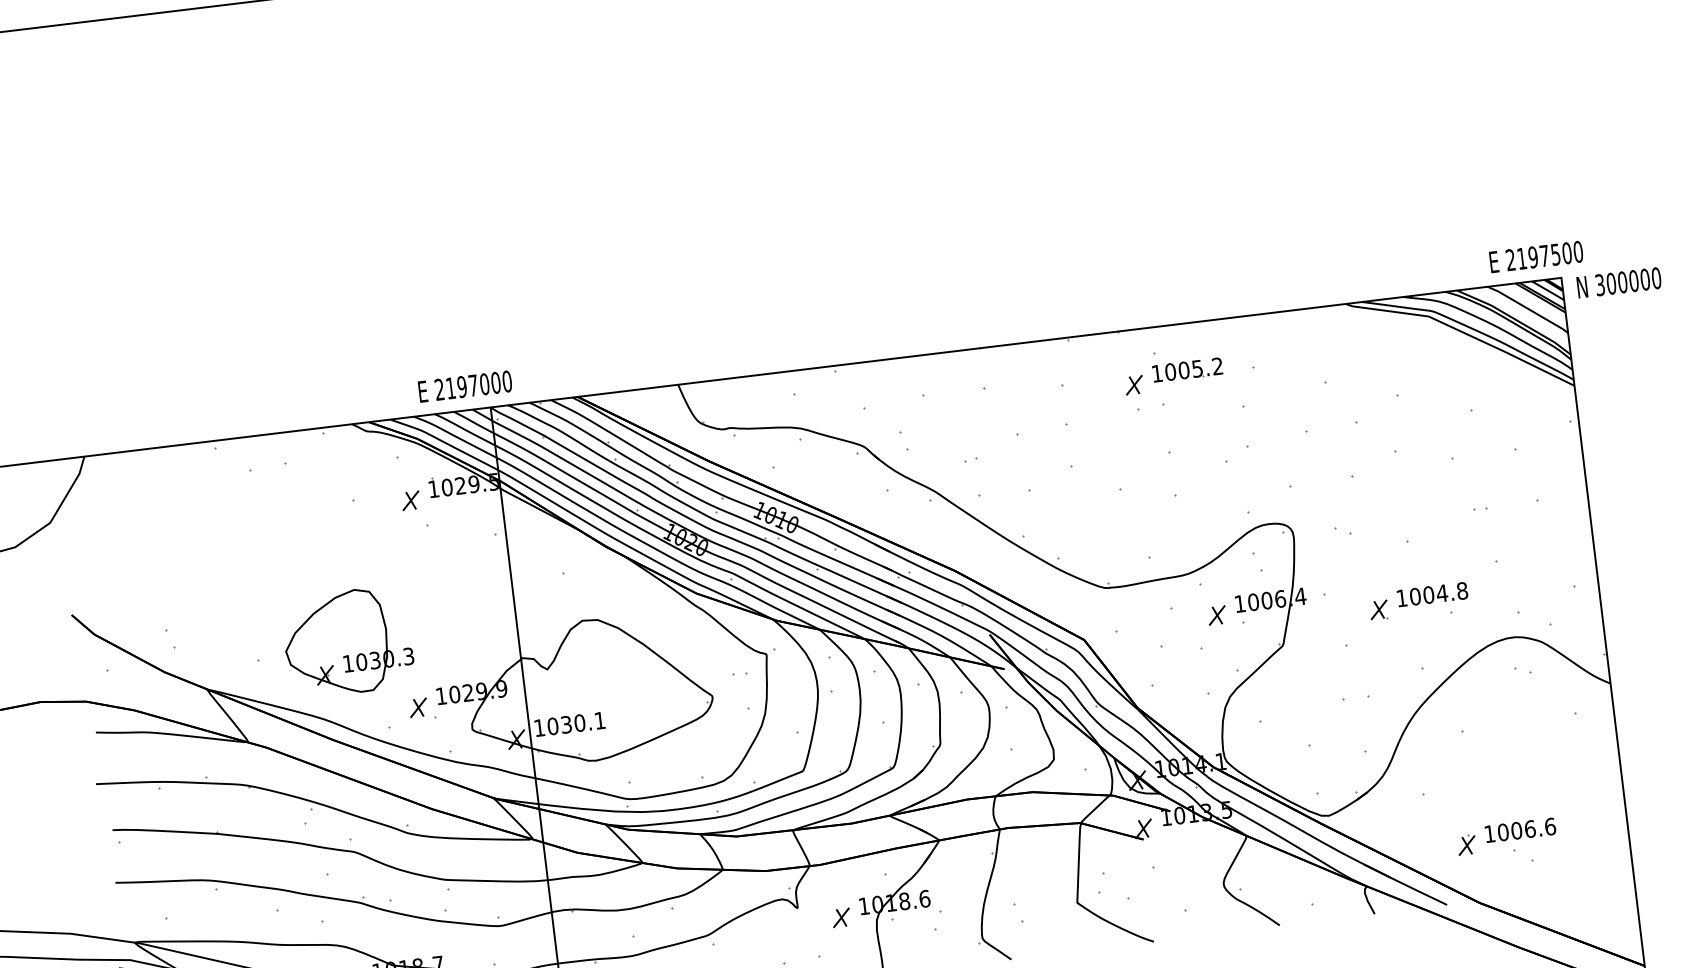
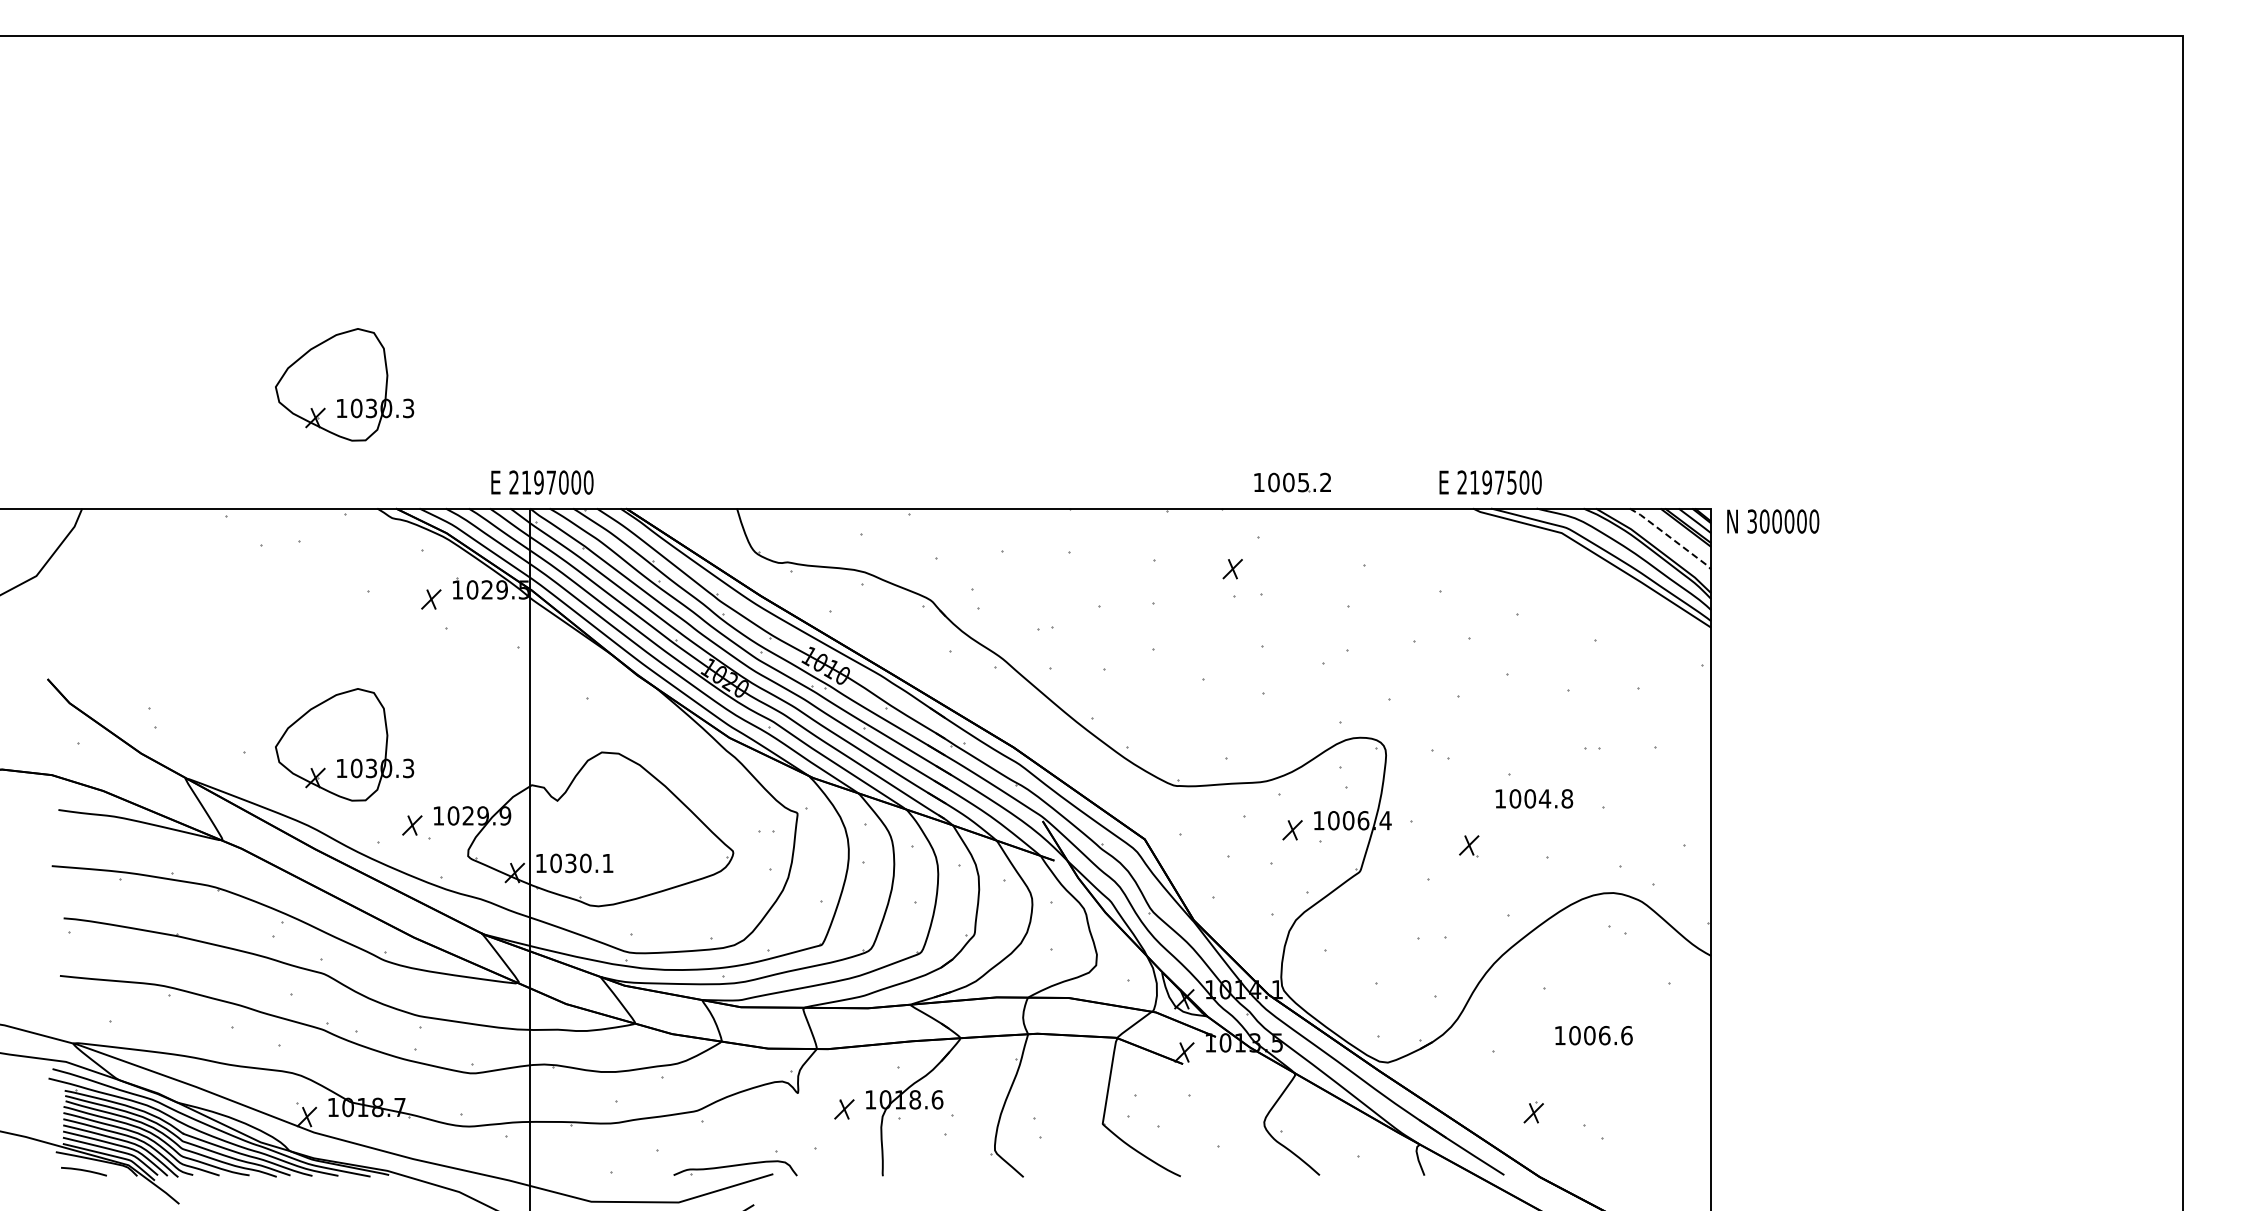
text: (1536, 256) -> (1490, 482), moved
line: (1528, 309) -> (1671, 538), solid -> dashed
part: (308, 315) -> (344, 384), added
part: (1187, 369) -> (1292, 482), moved
text: (465, 386) -> (542, 482), moved
text: (1432, 594) -> (1534, 798), moved
text: (1520, 830) -> (1593, 1035), moved

